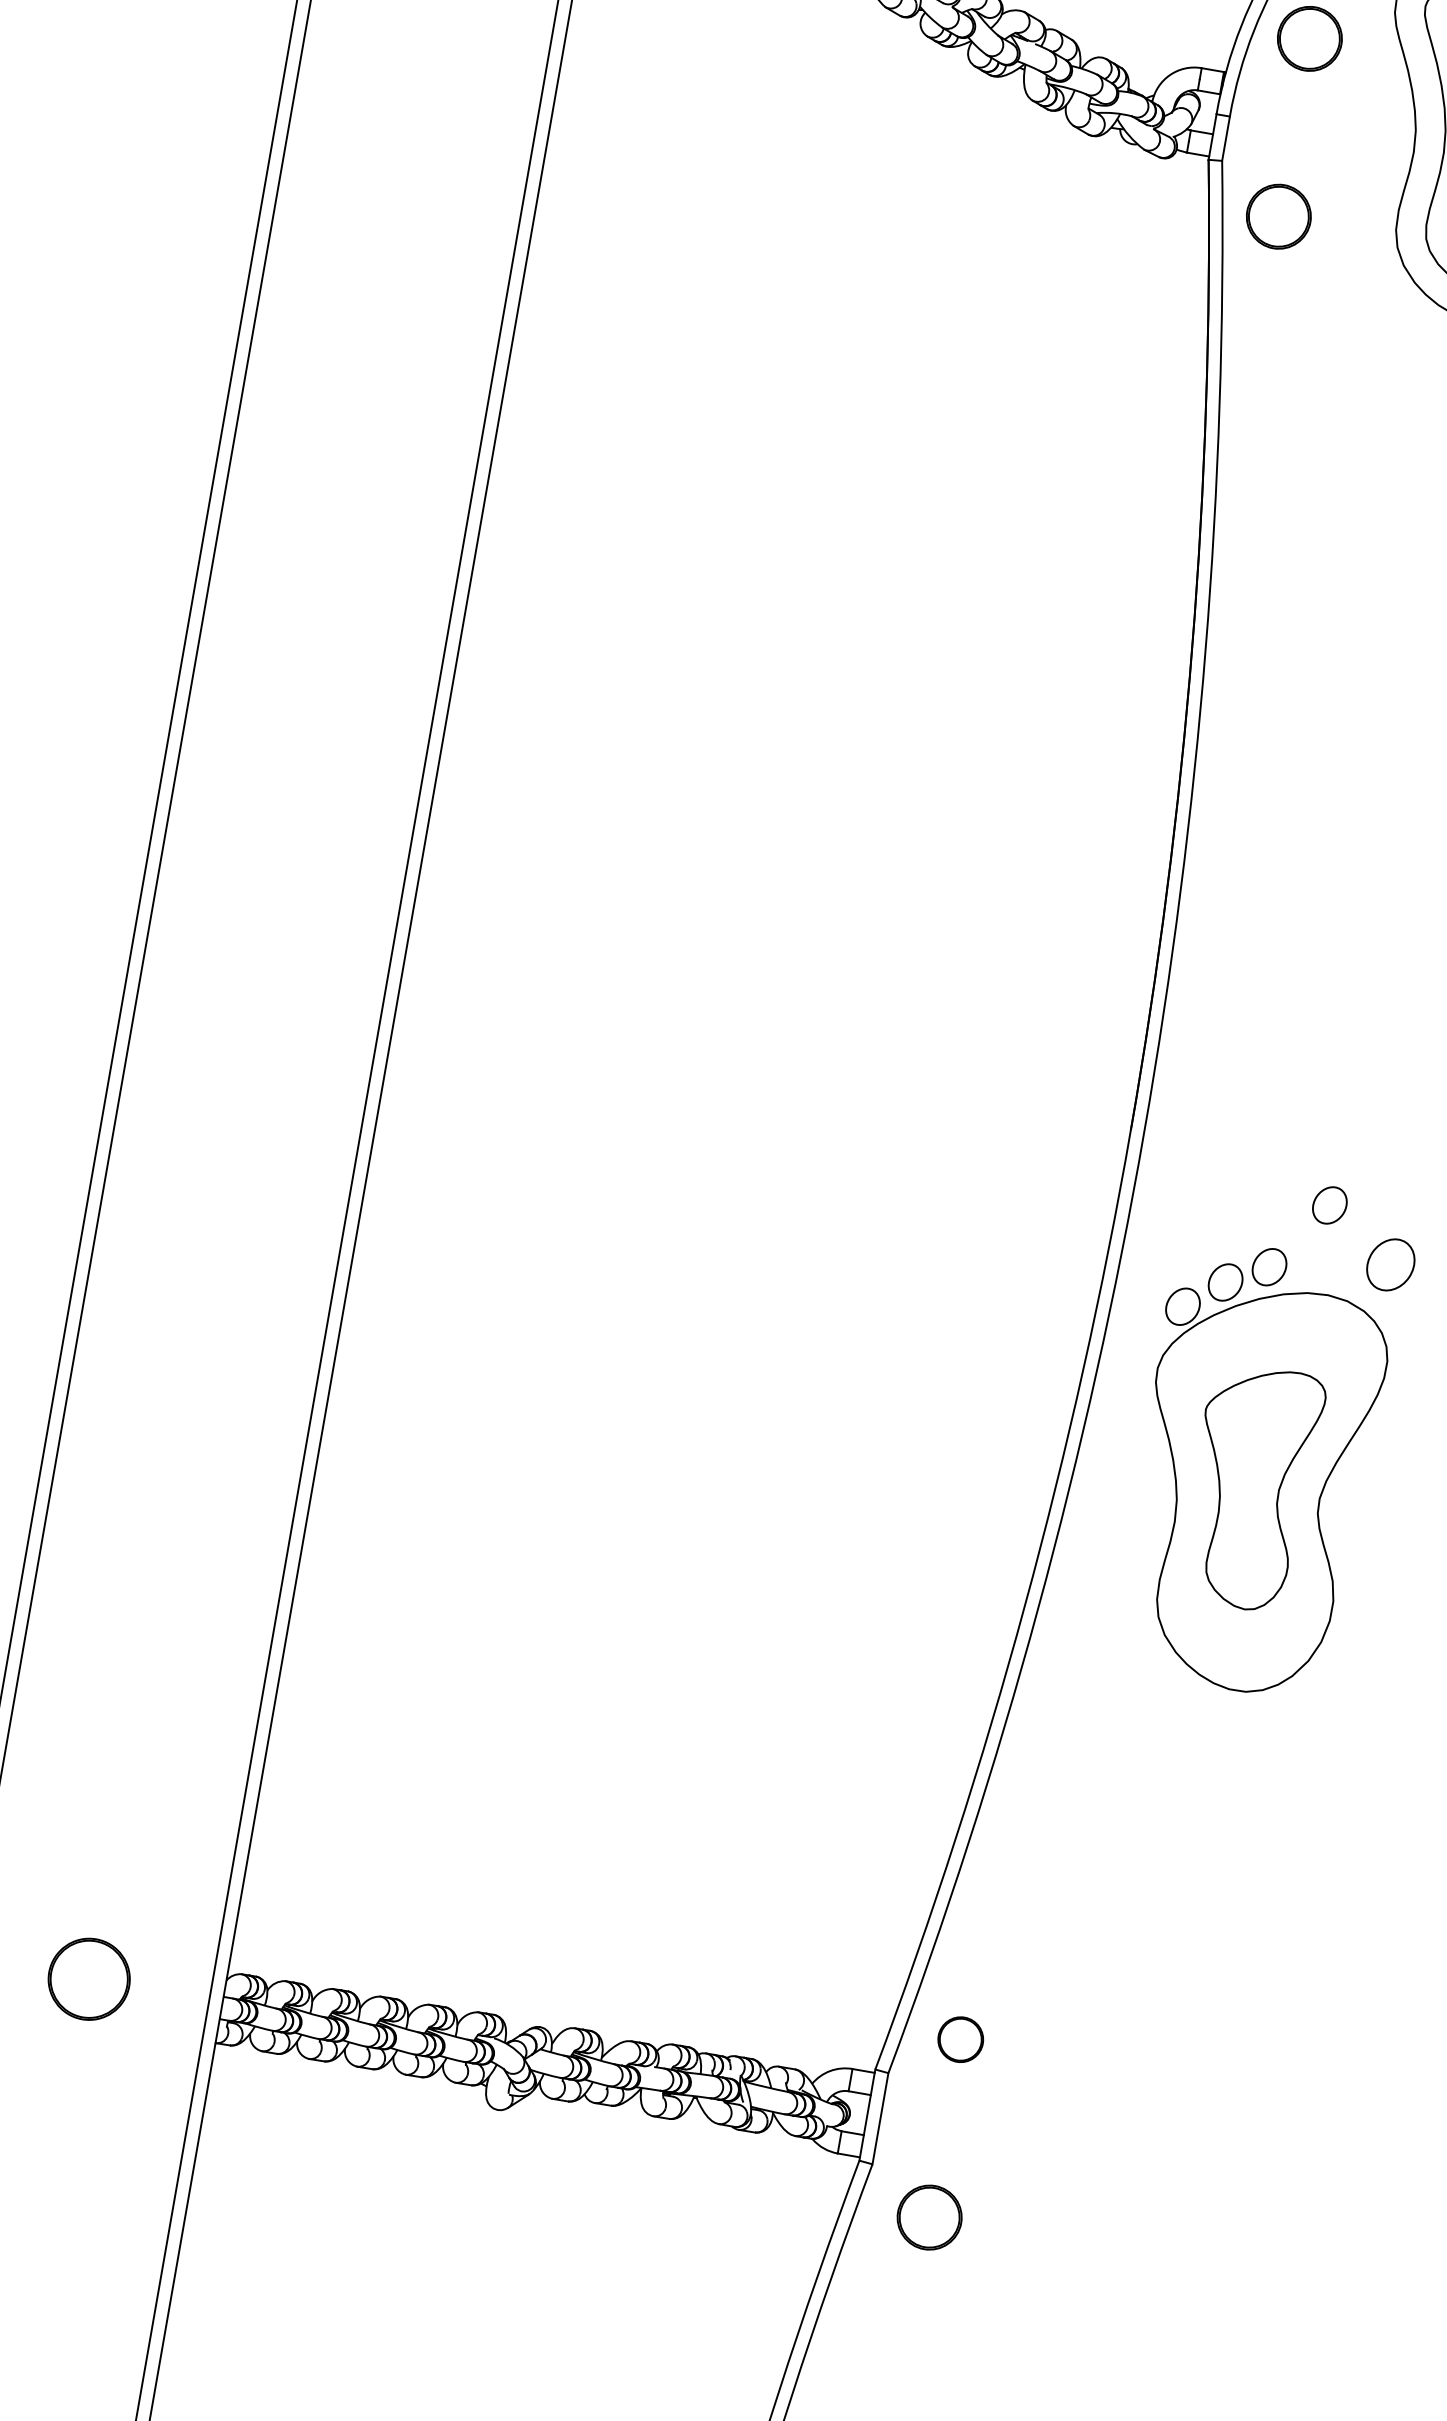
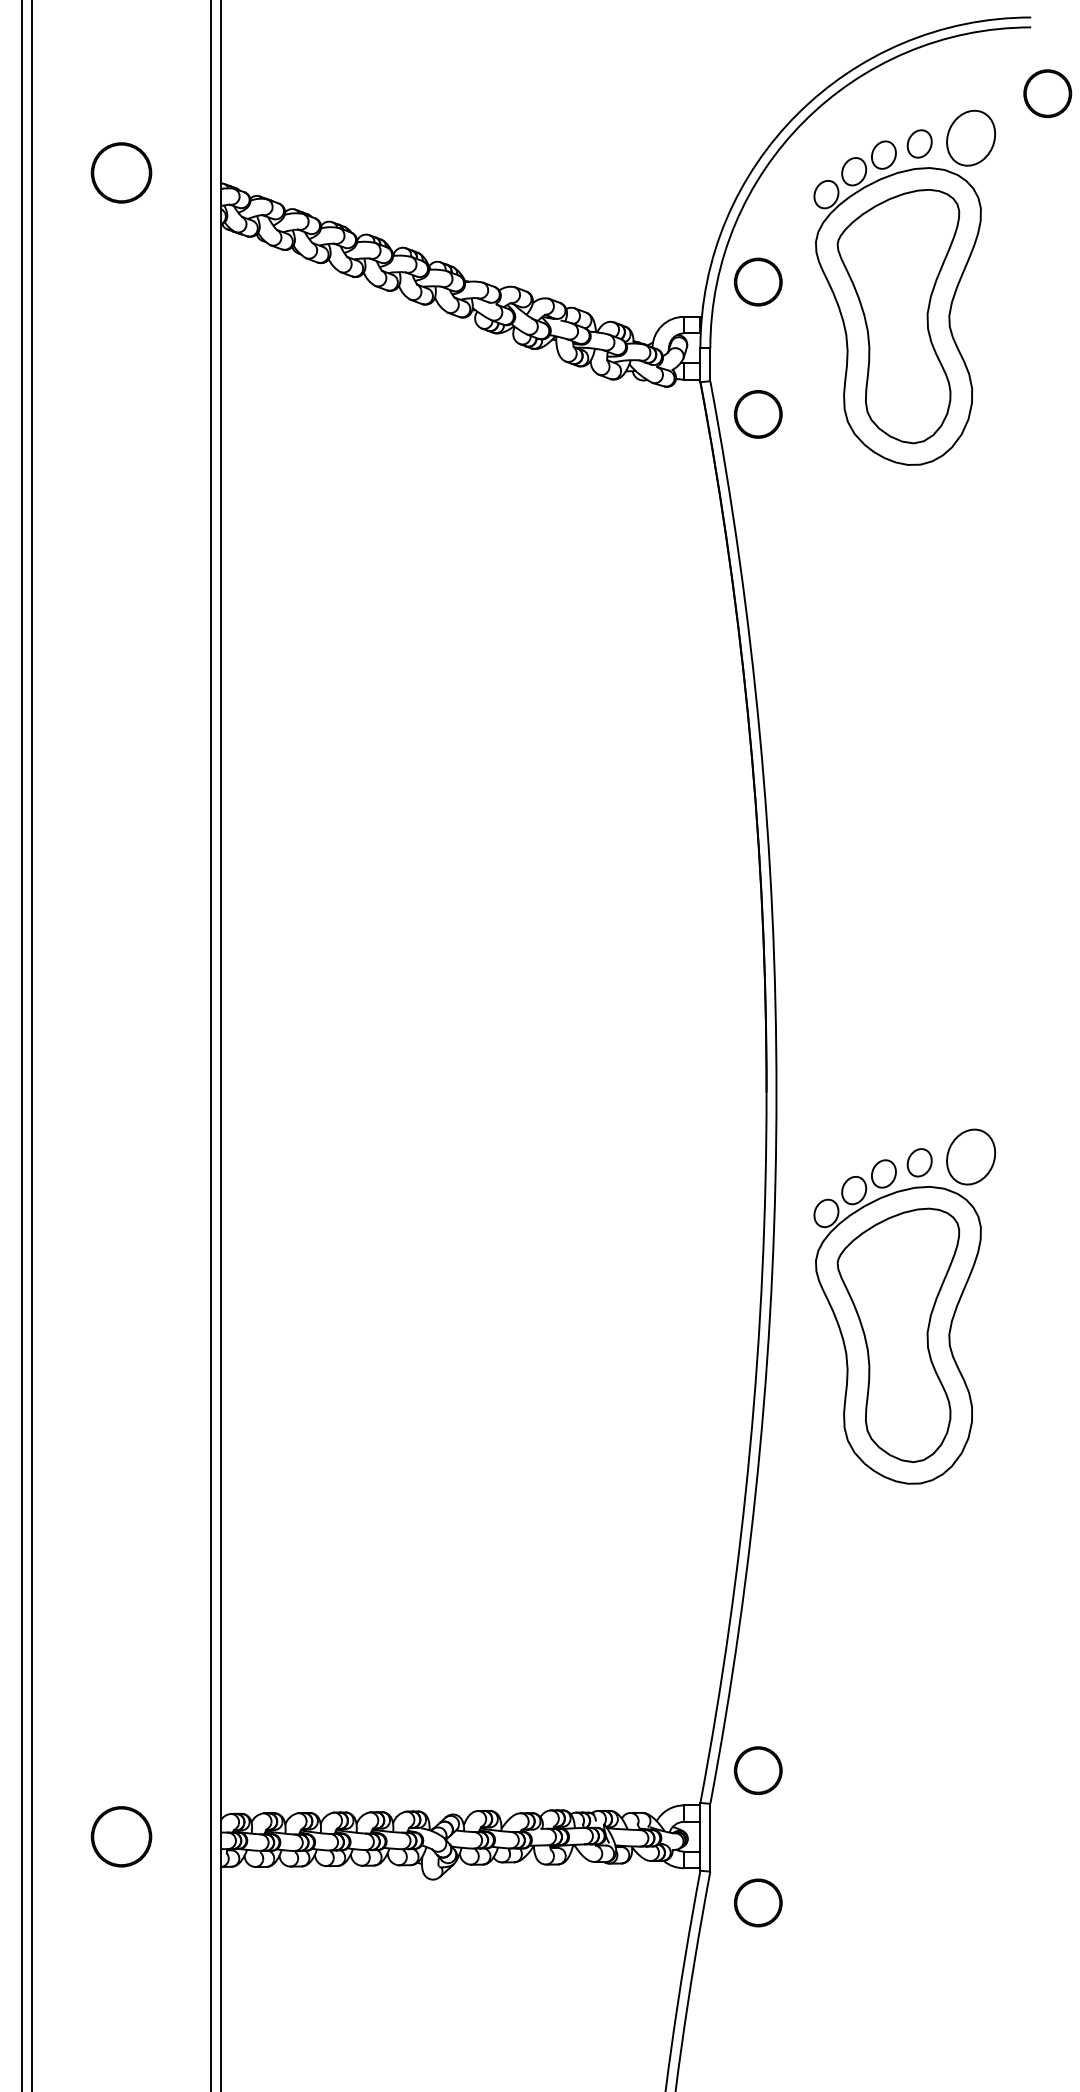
part: (1329, 1204) -> (919, 1162), moved
part: (1391, 1264) -> (971, 1156), size x1.43
part: (1251, 1487) -> (898, 1335), size x1.43
part: (960, 2039) -> (758, 1770), size x1.43

